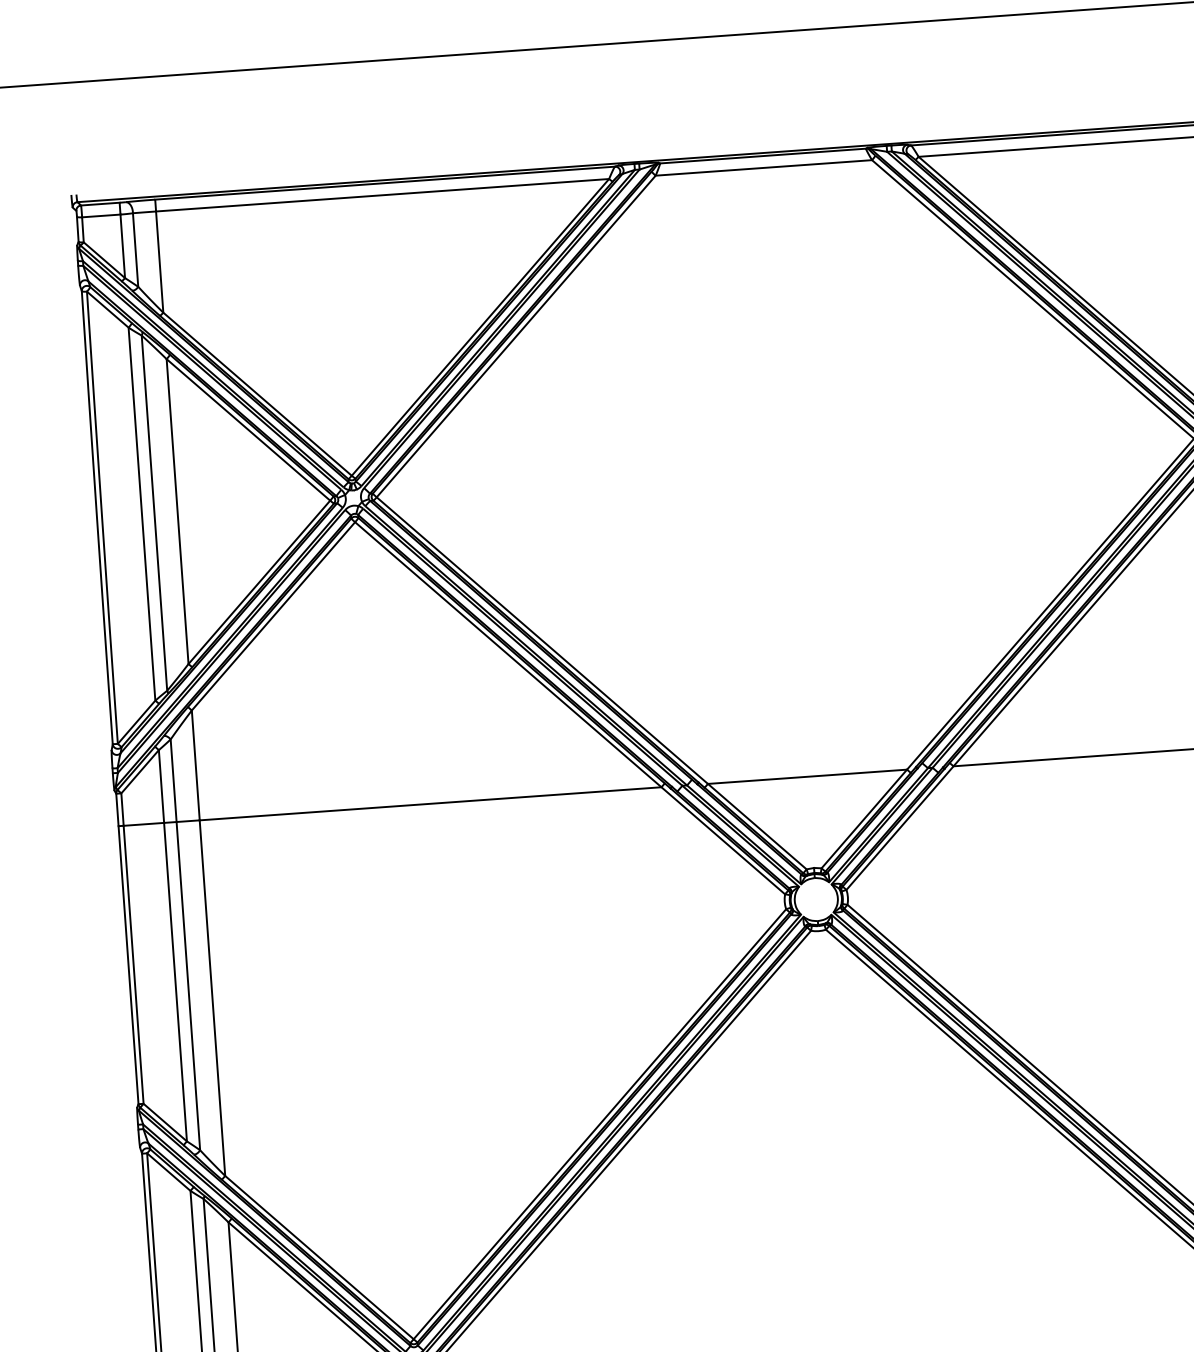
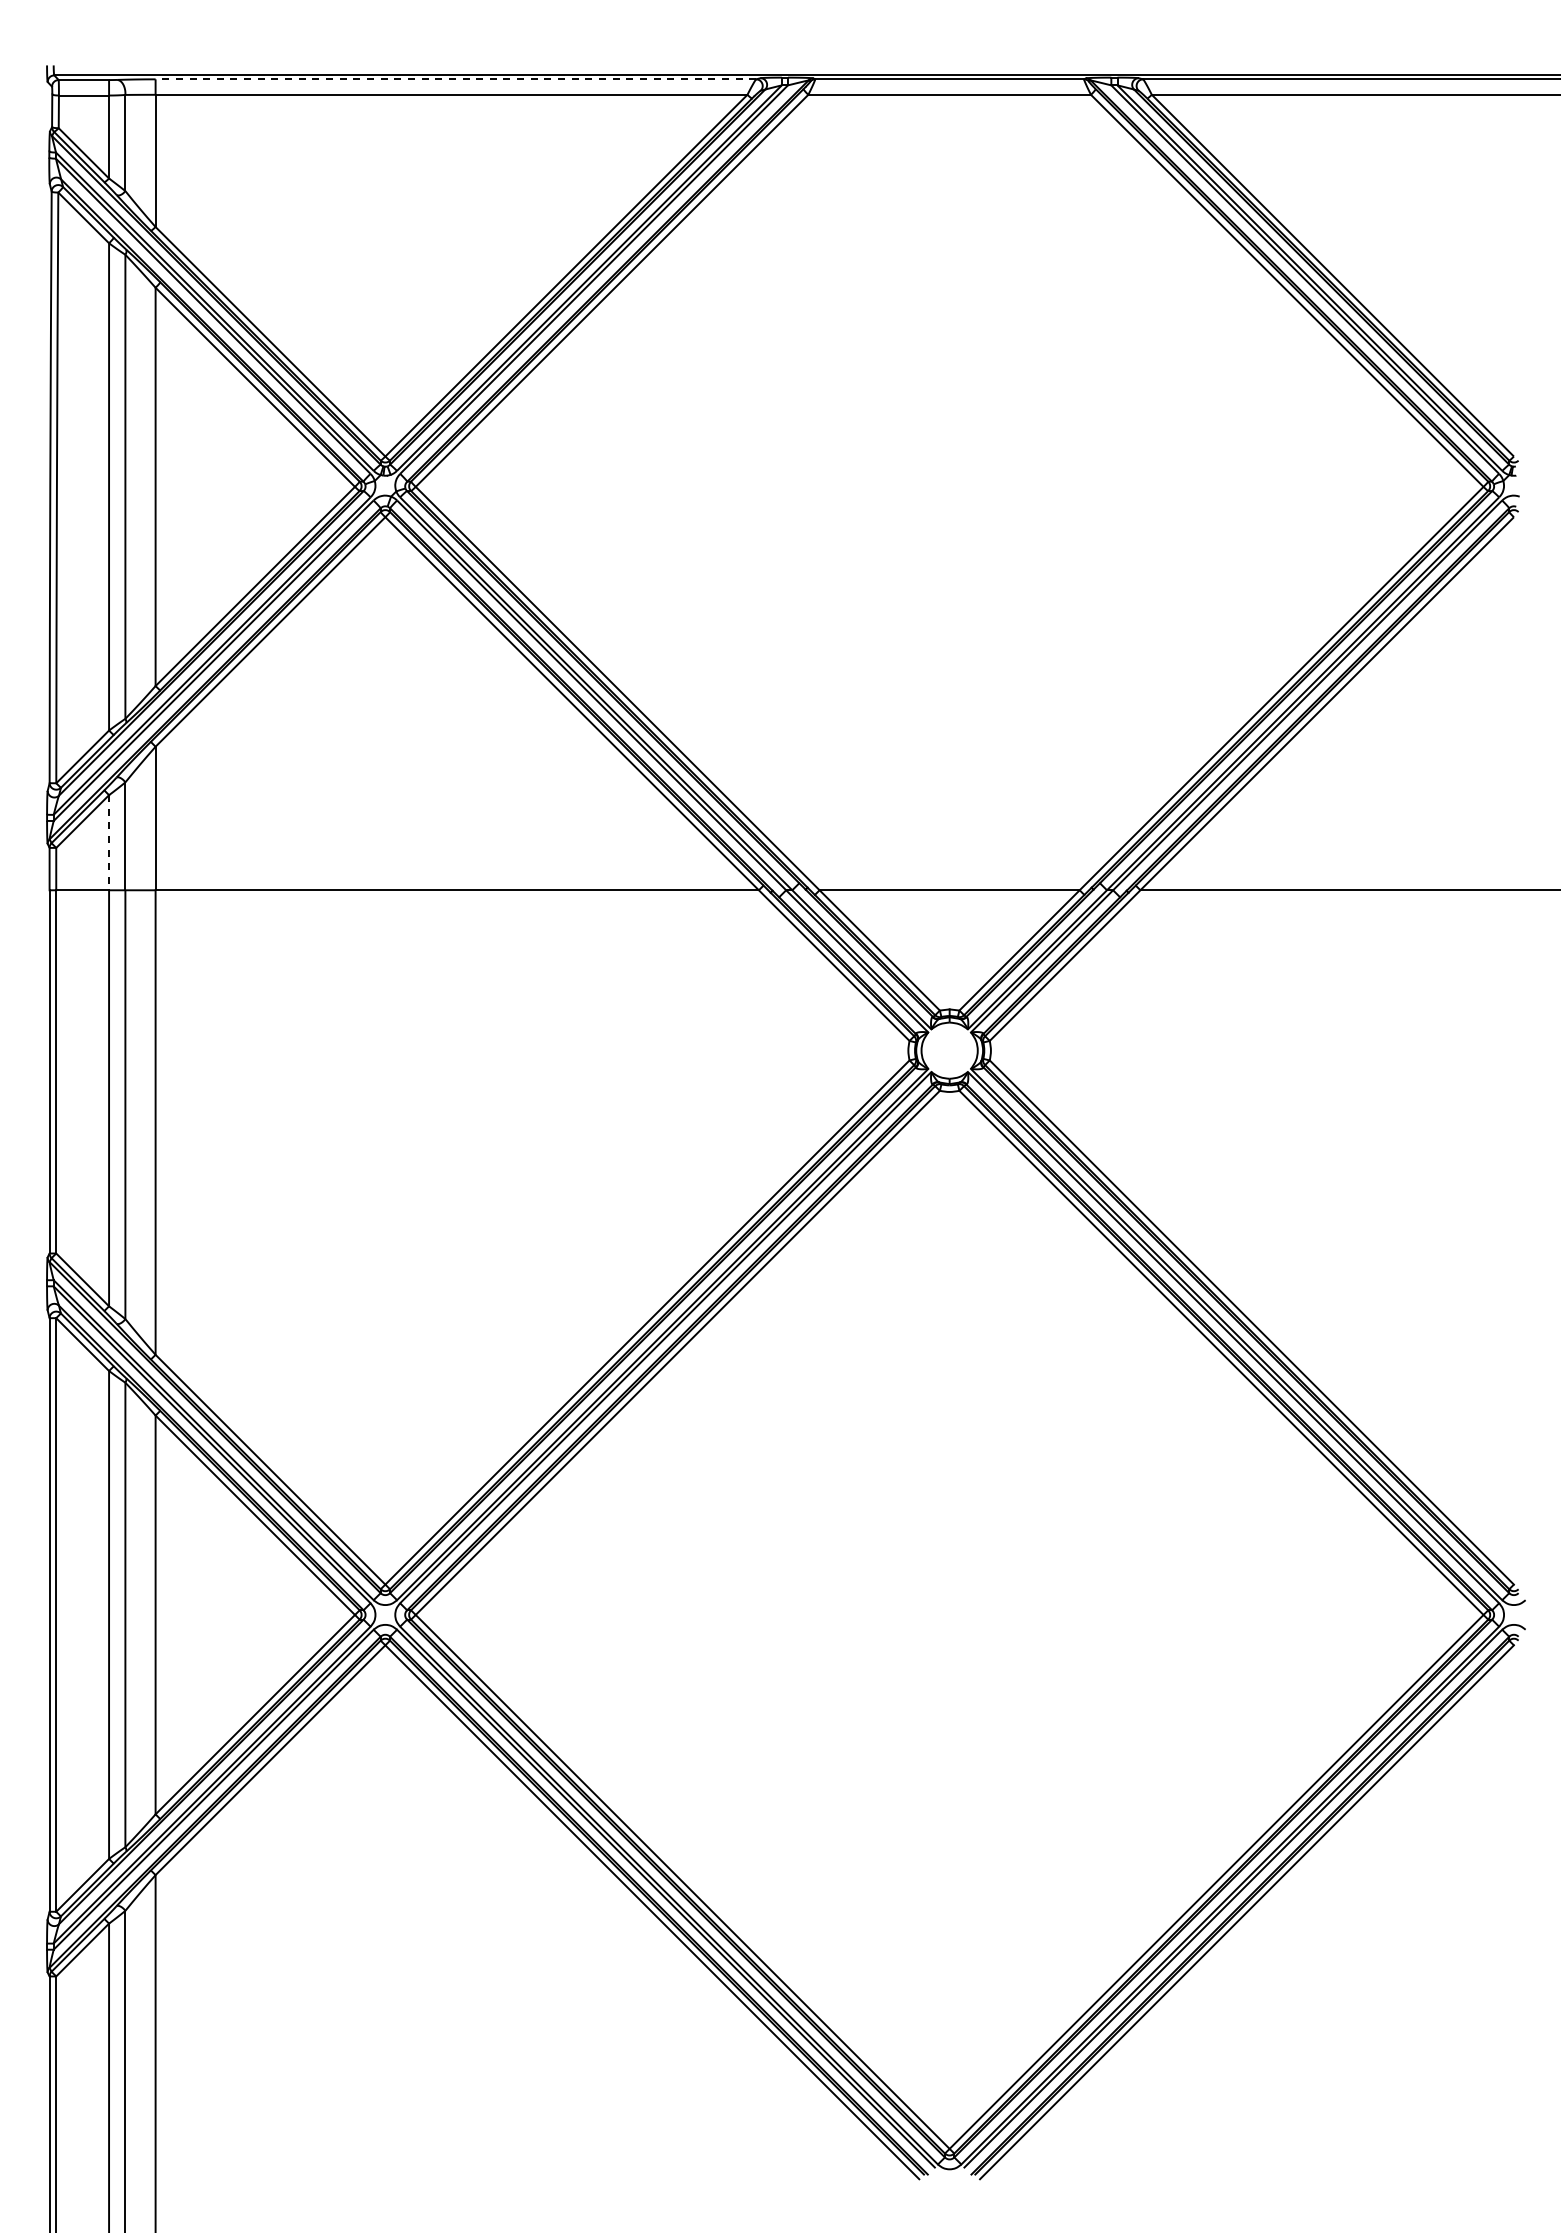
line: (384, 183) -> (455, 79), solid -> dashed
line: (161, 786) -> (109, 842), solid -> dashed

